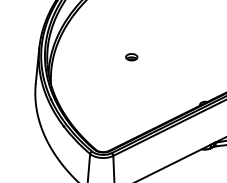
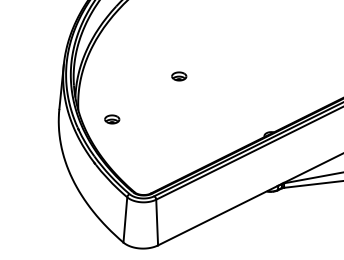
part: (78, 91) -> (112, 119), added

